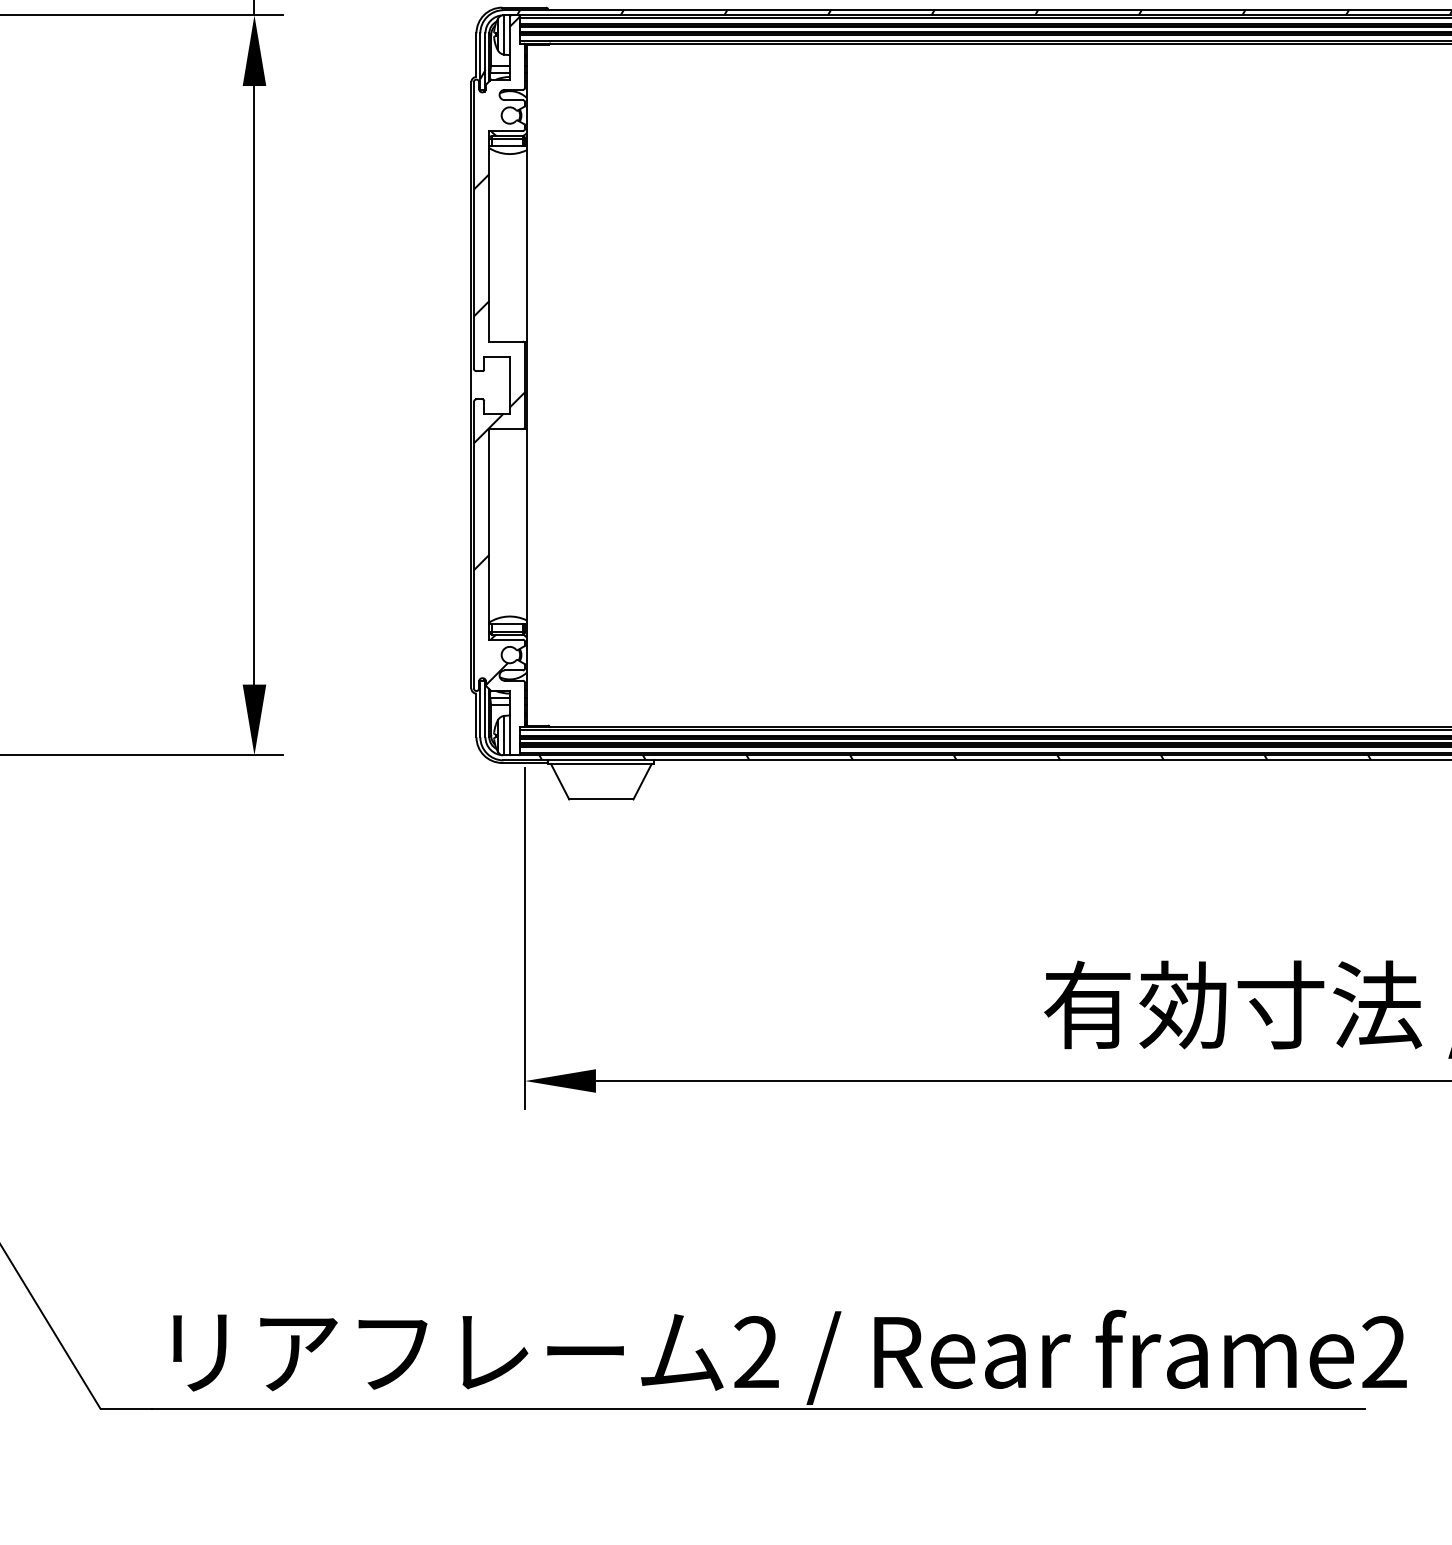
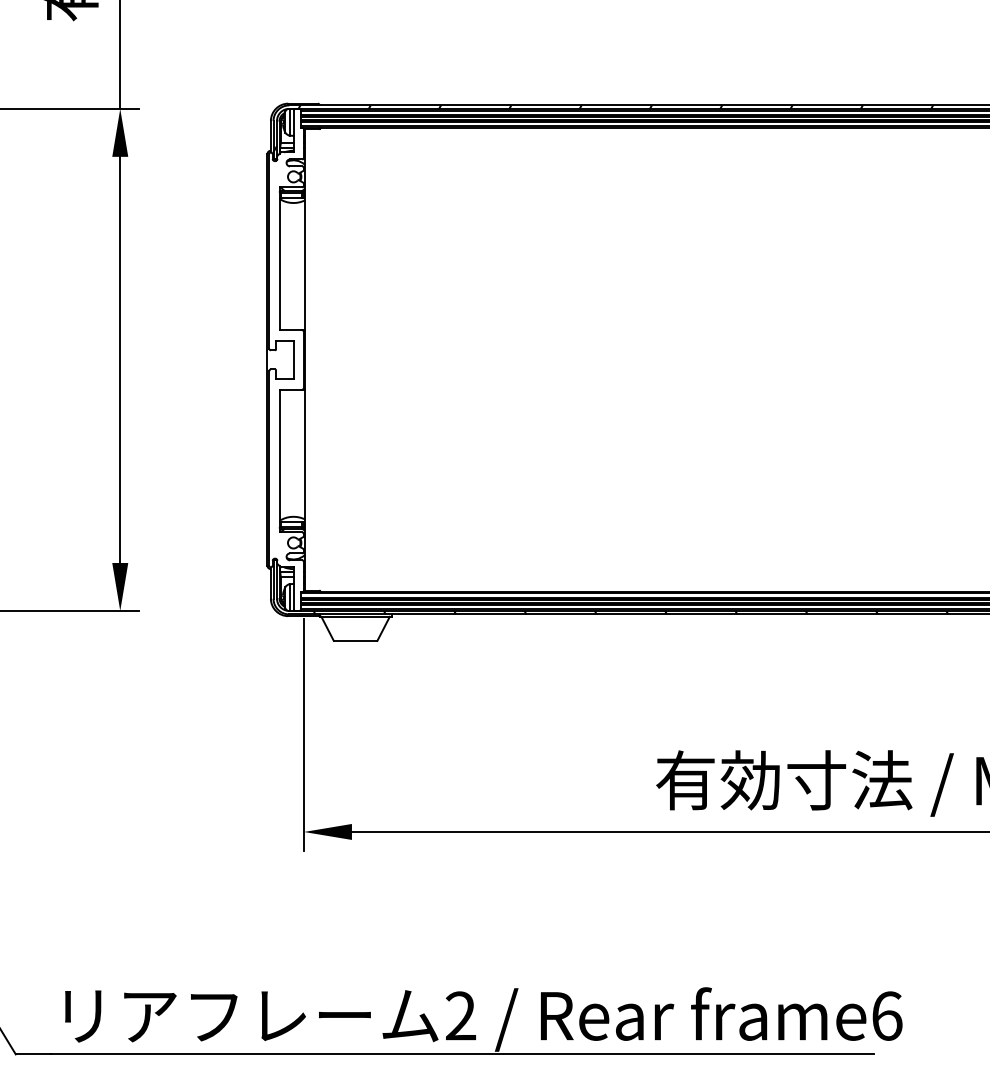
hatch: (499, 350) -> (286, 336), removed
text: (1385, 1351) -> (887, 1015), frame2 -> frame6

